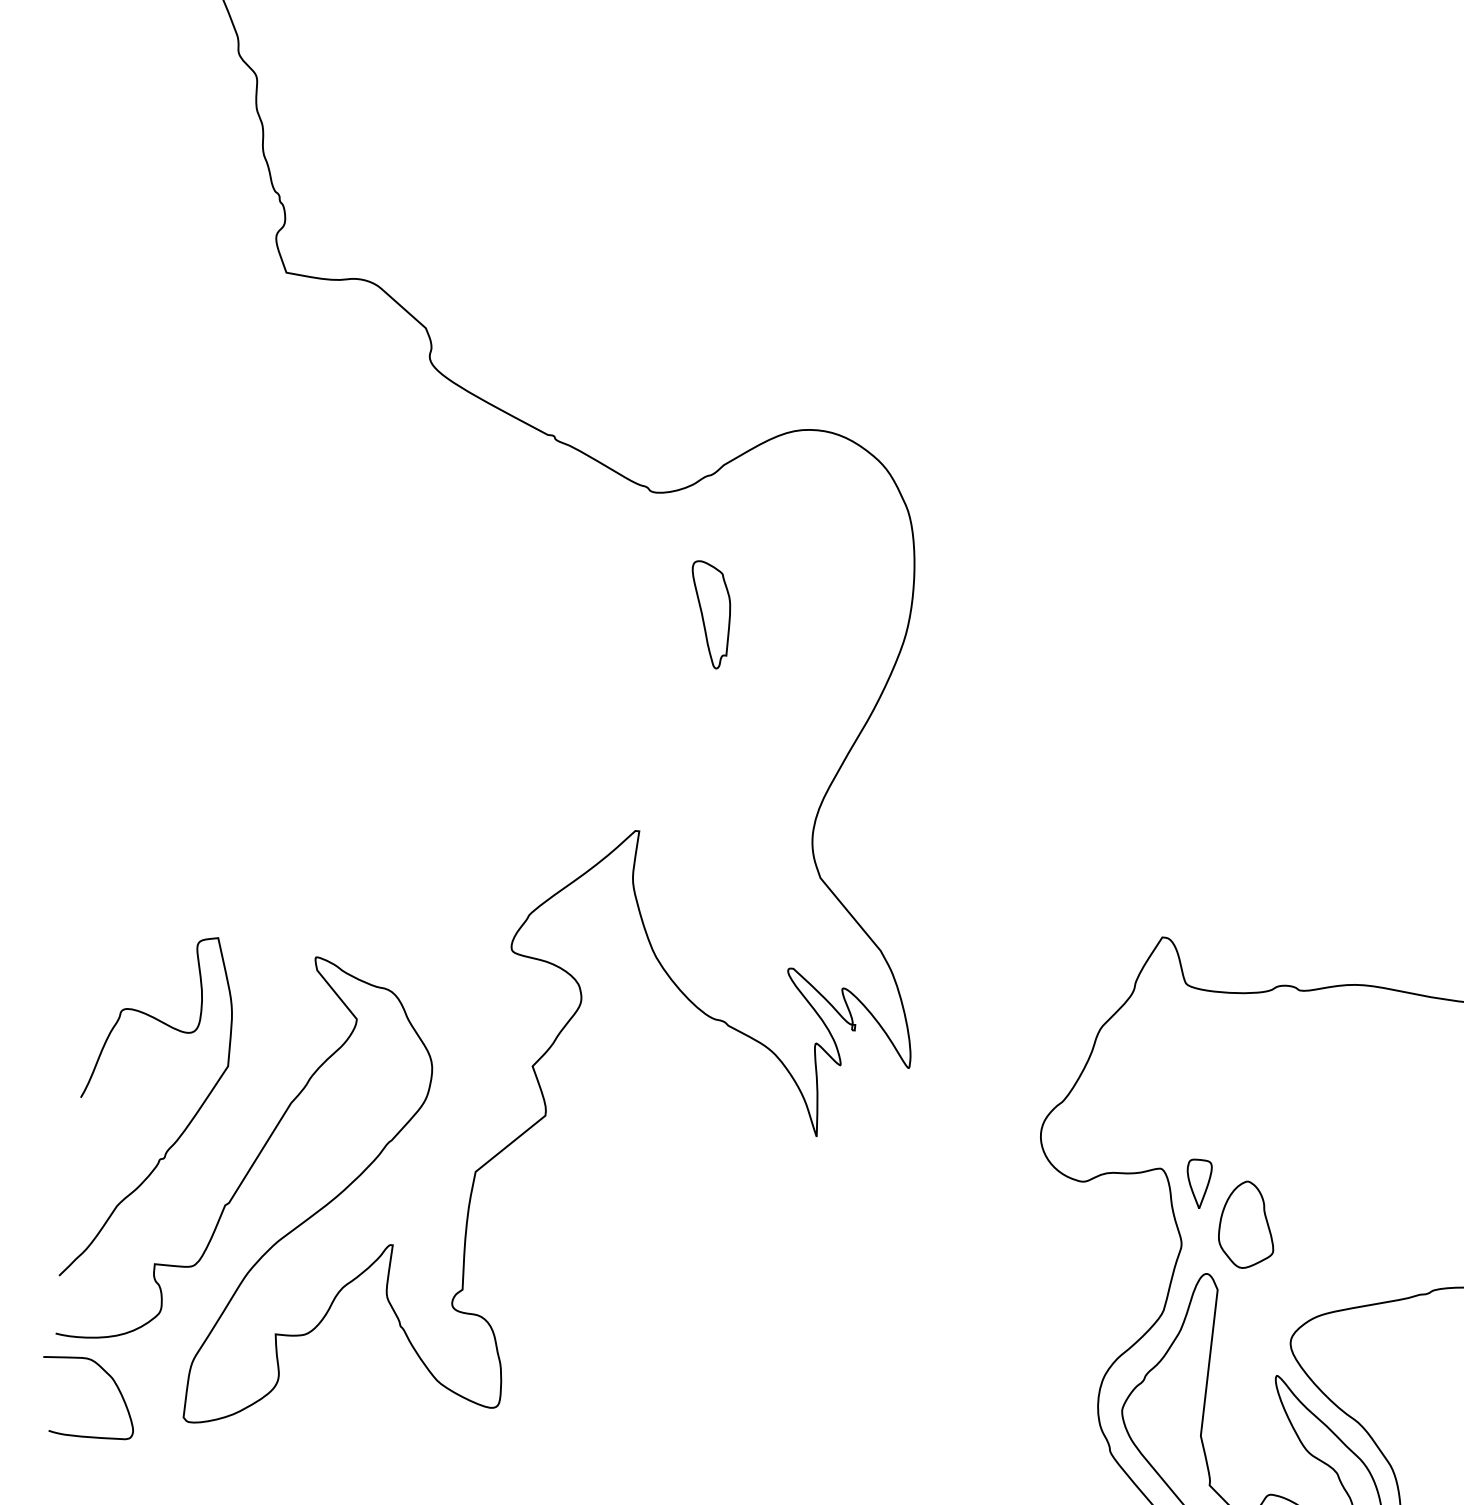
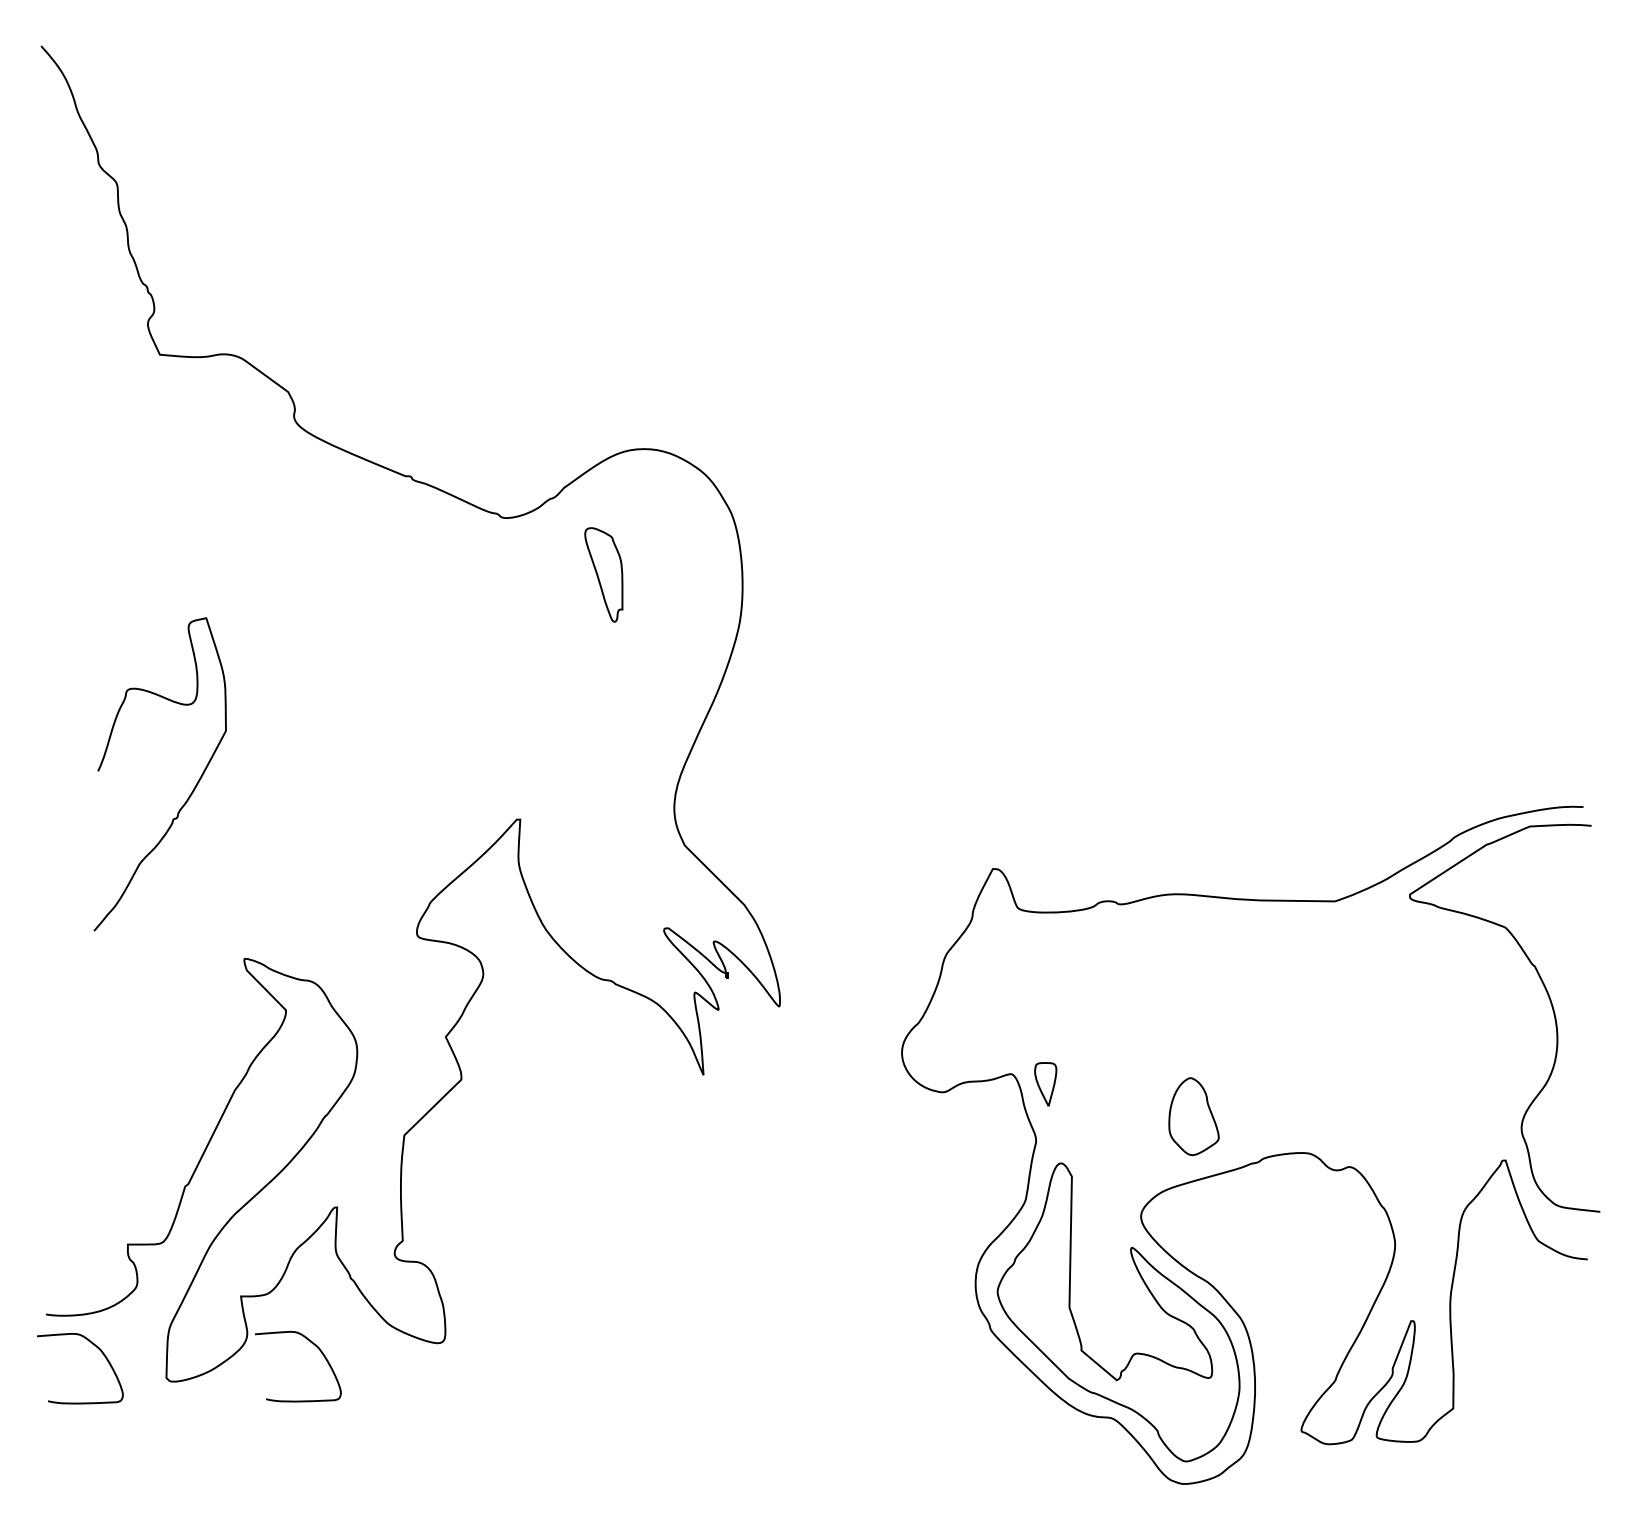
part: (708, 614) -> (603, 574), moved
curve: (181, 1132) -> (190, 793), moved
part: (1247, 1224) -> (1193, 1116), moved
curve: (358, 1405) -> (320, 1352), added

